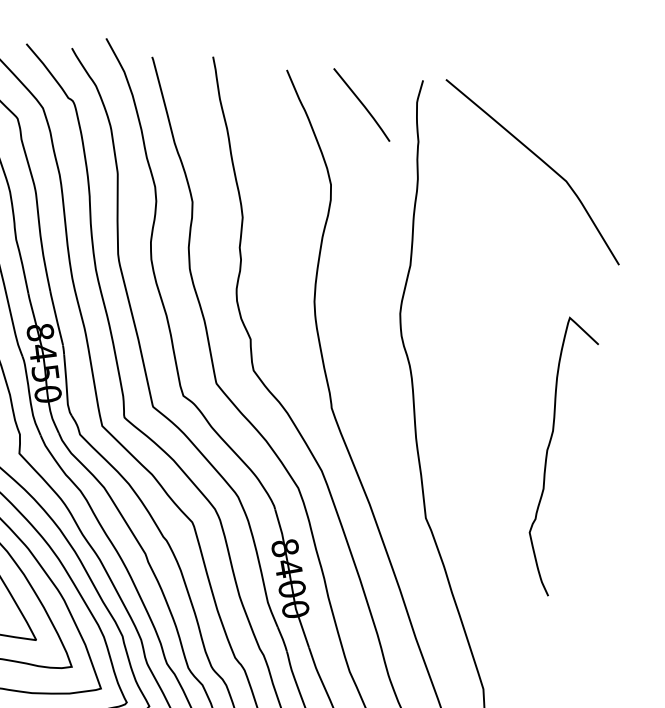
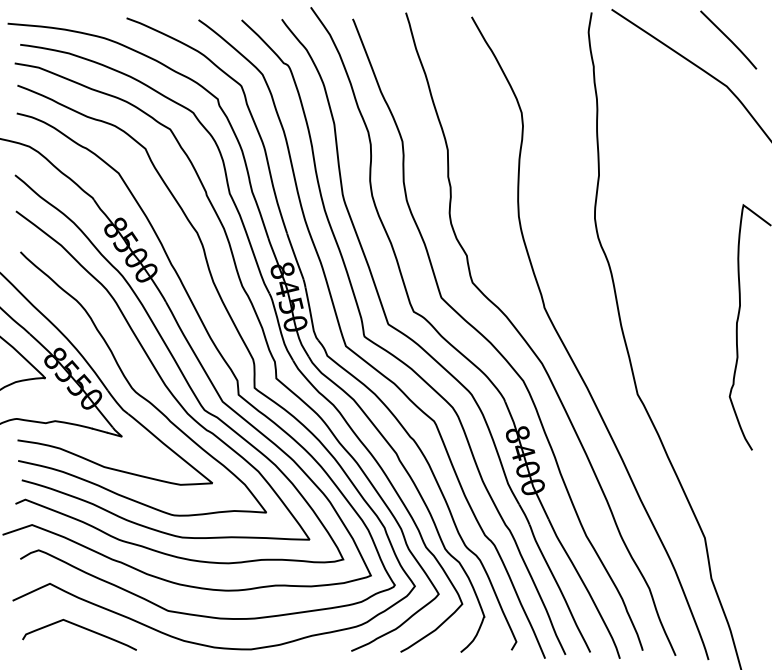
line: (361, 104) -> (728, 39), moved

